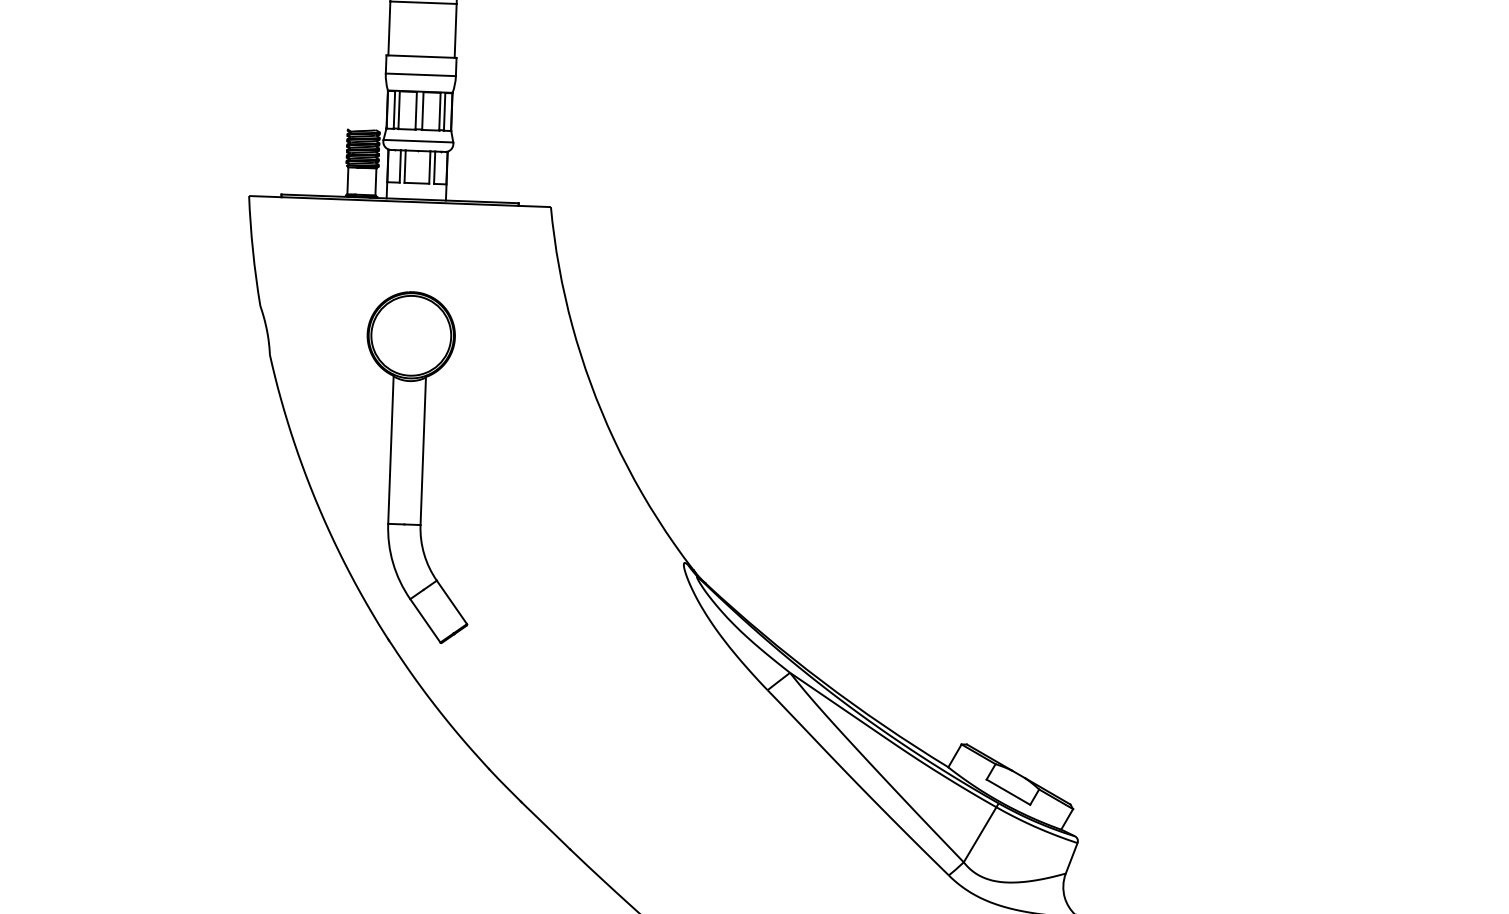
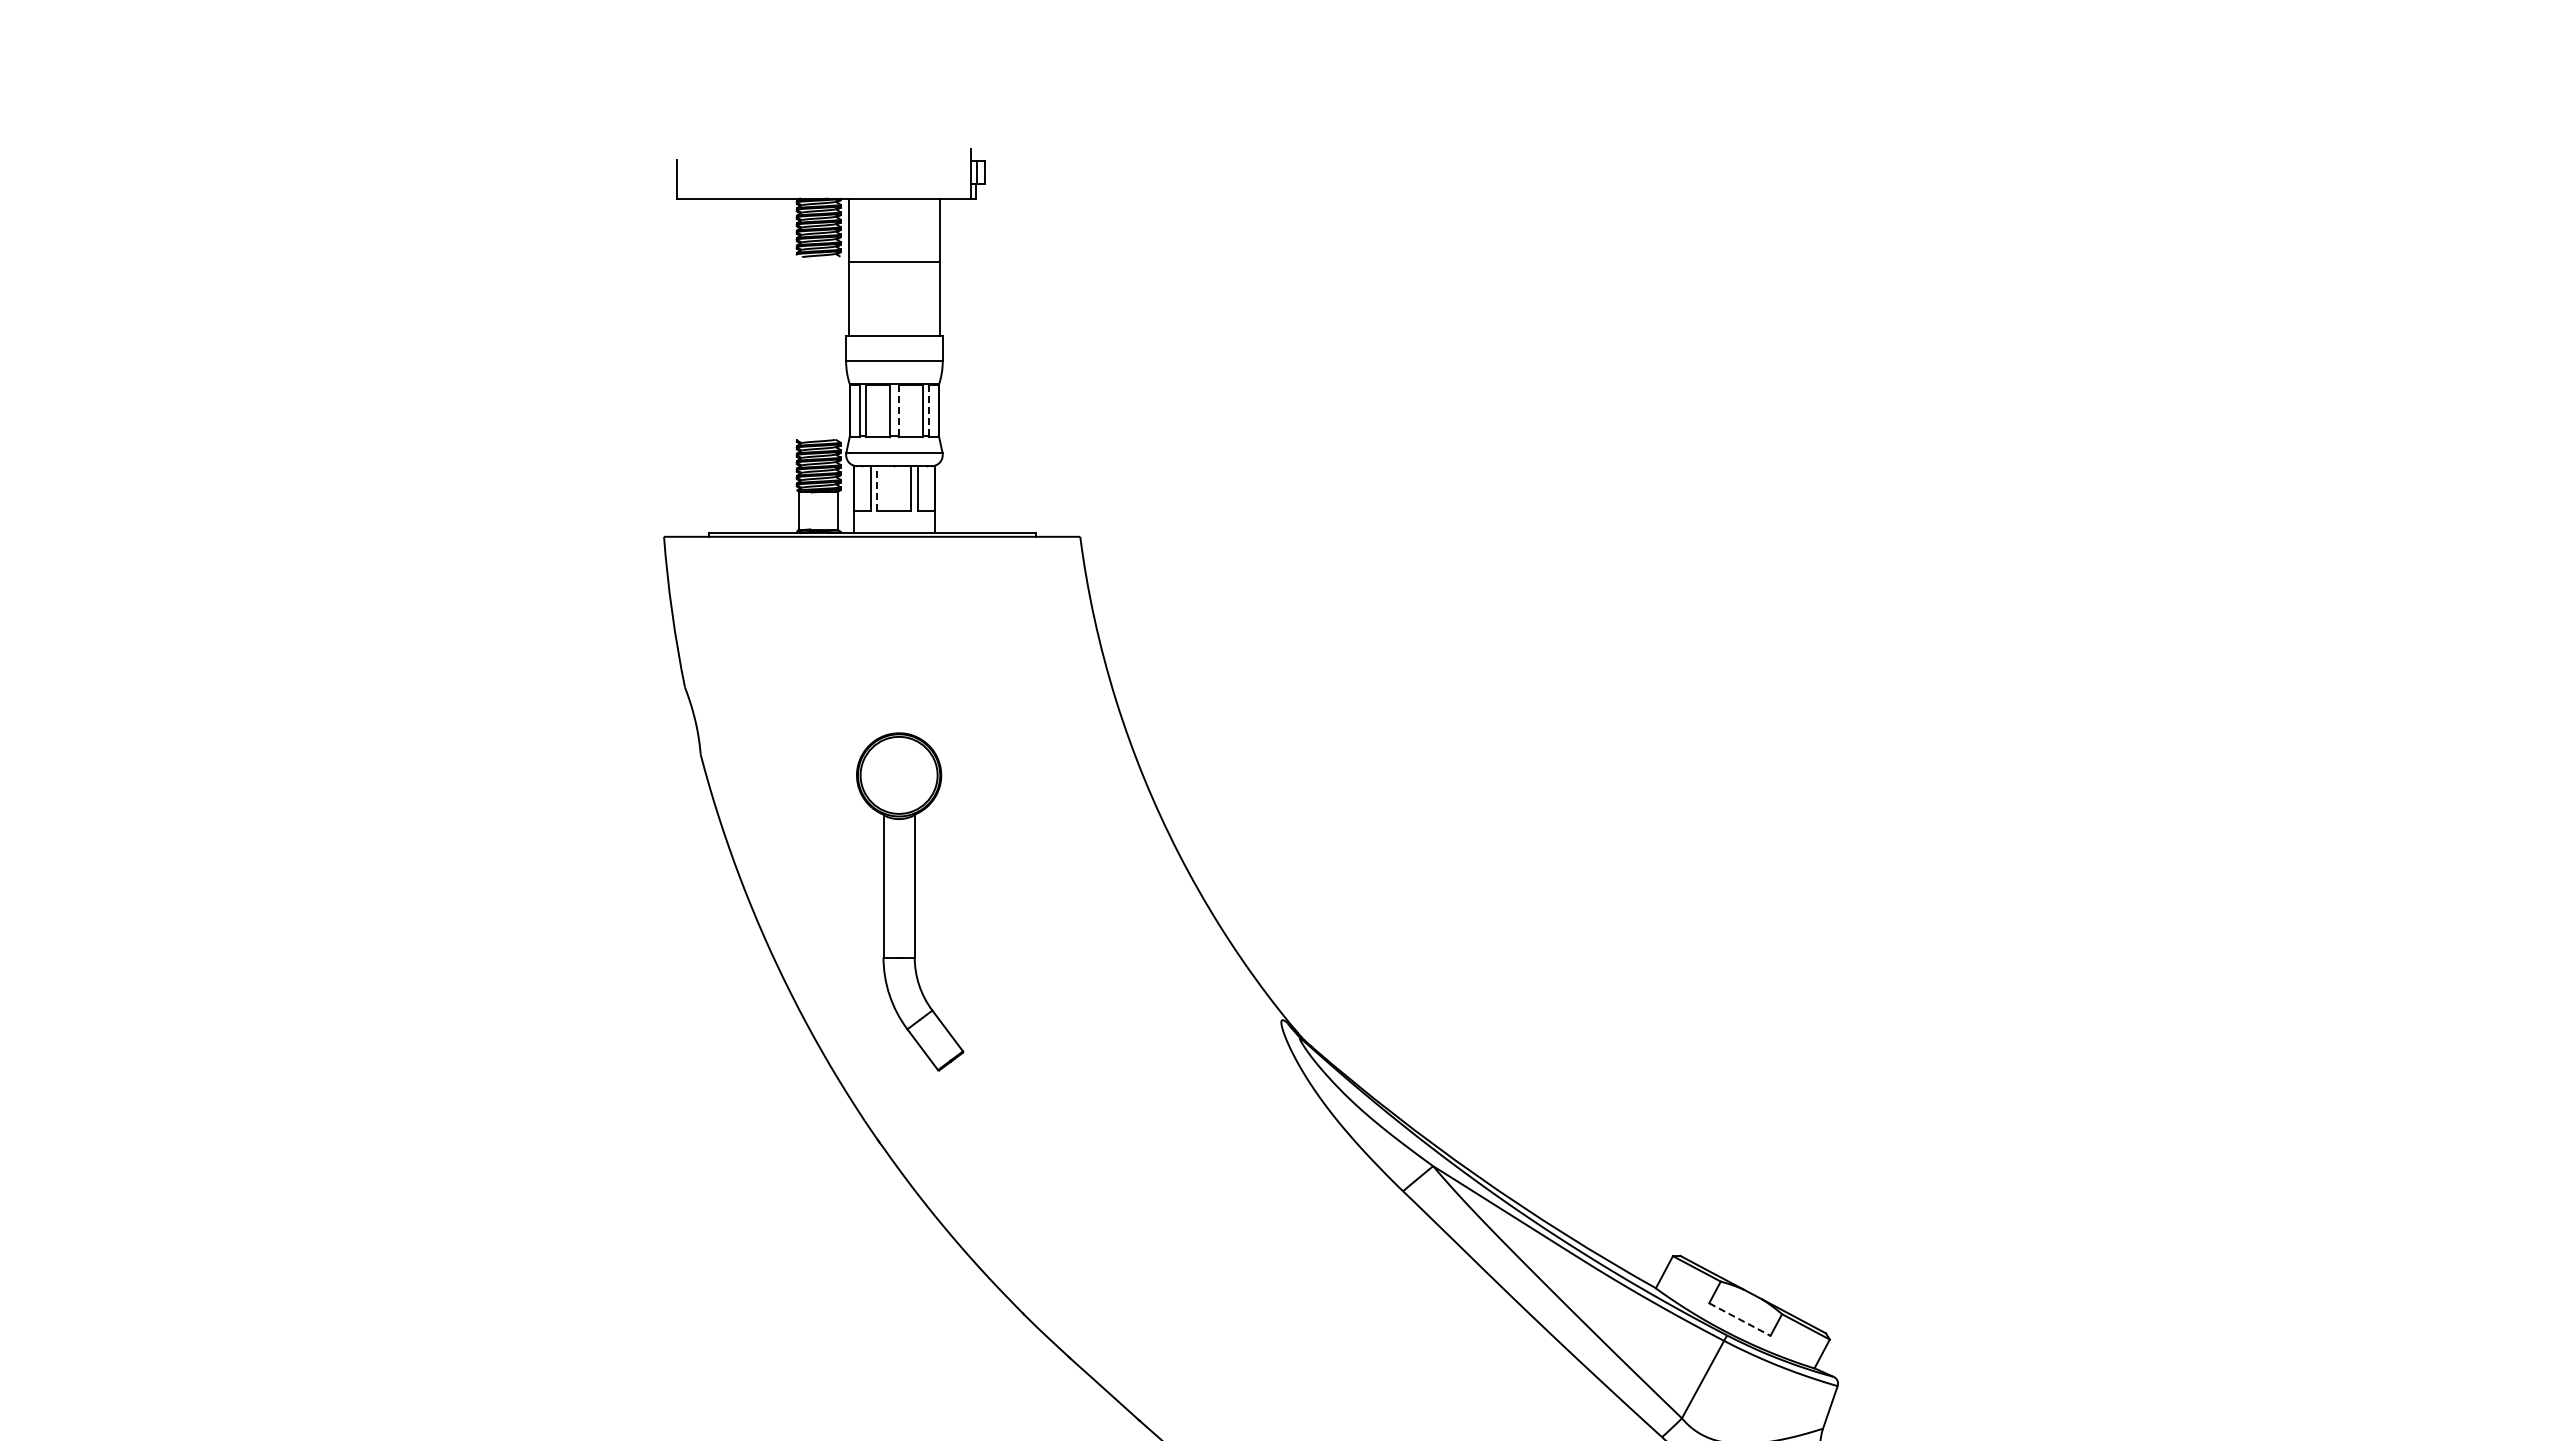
line: (423, 110) -> (899, 410), solid -> dashed
line: (444, 111) -> (929, 410), solid -> dashed
line: (405, 166) -> (877, 488), solid -> dashed
part: (417, 466) -> (909, 901), size x0.7
line: (1008, 792) -> (1739, 1319), solid -> dashed

